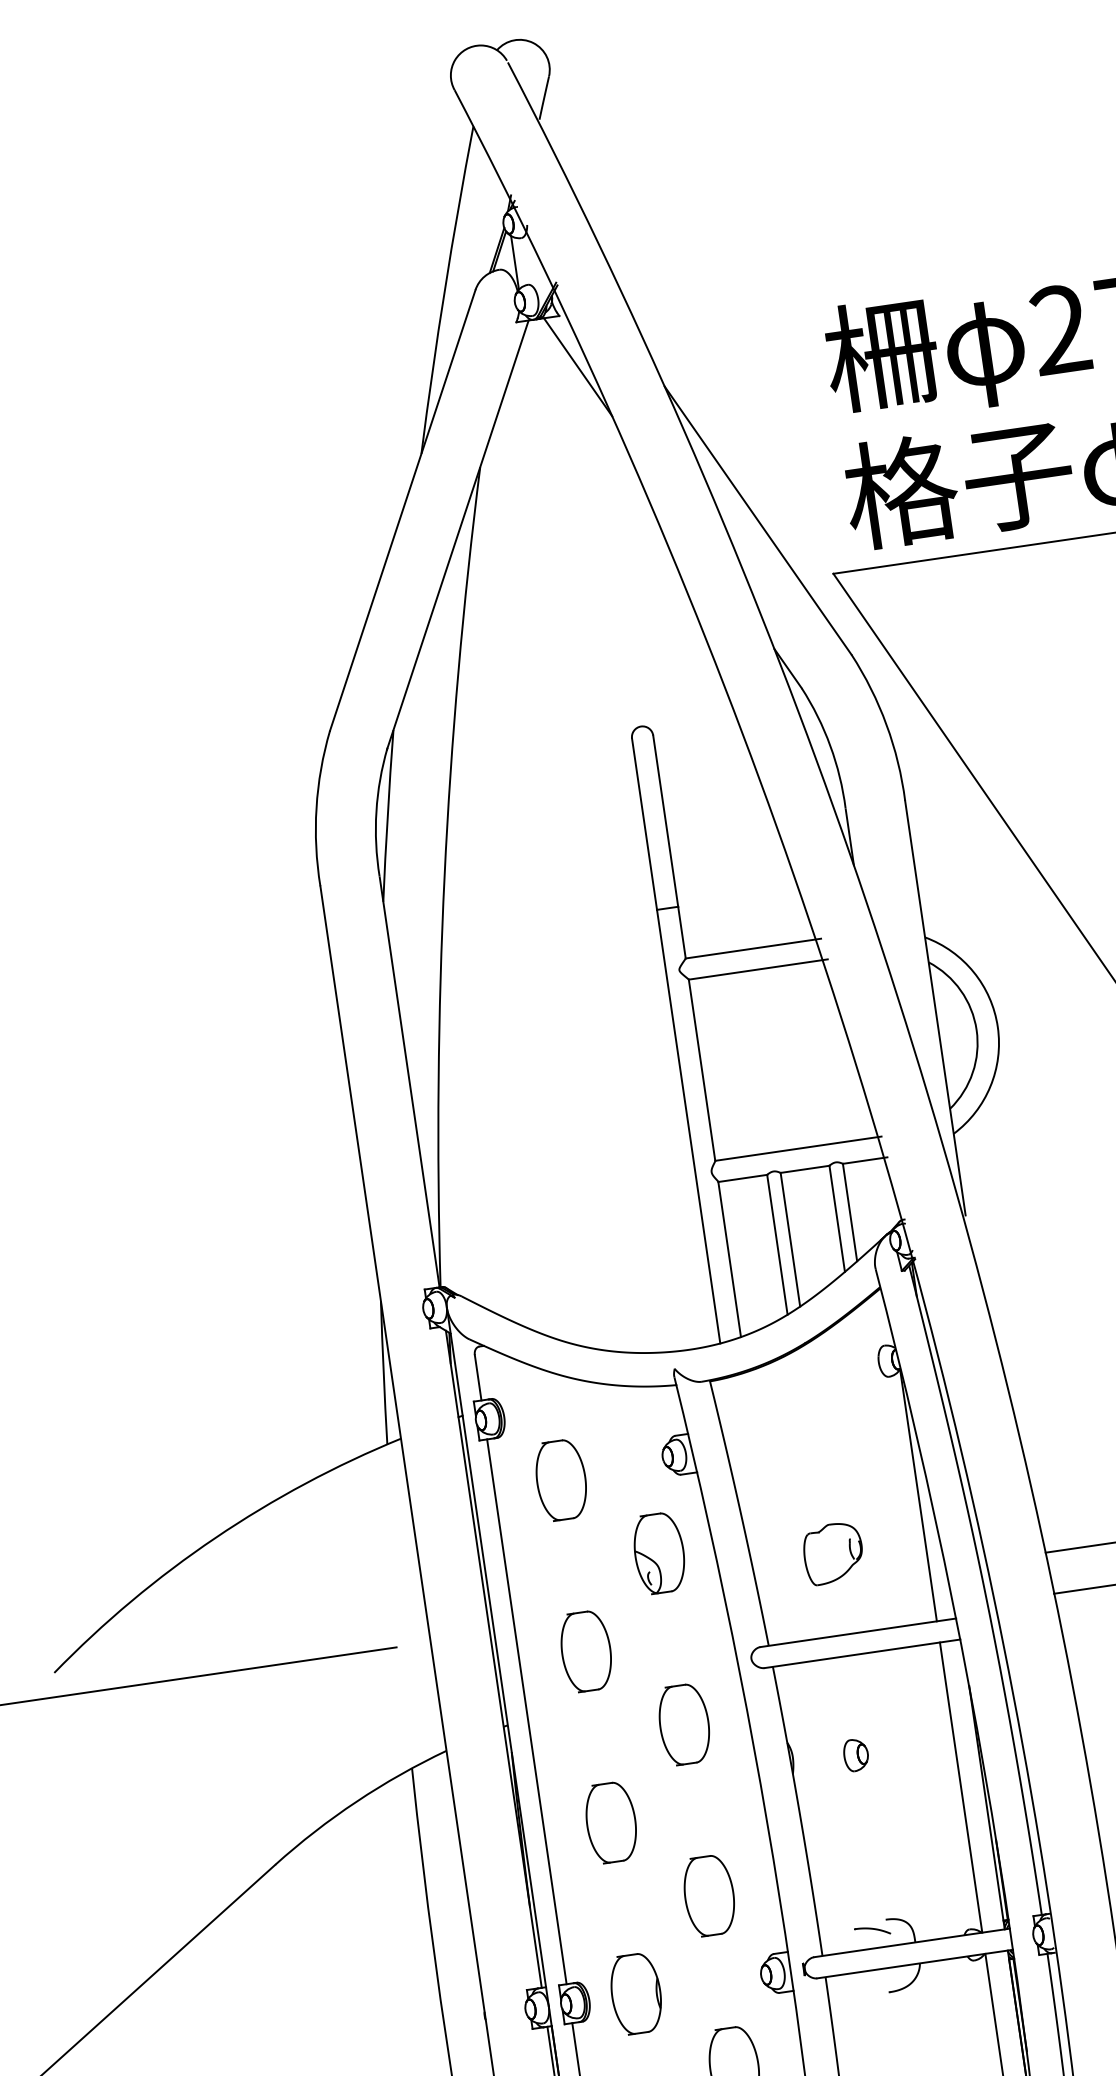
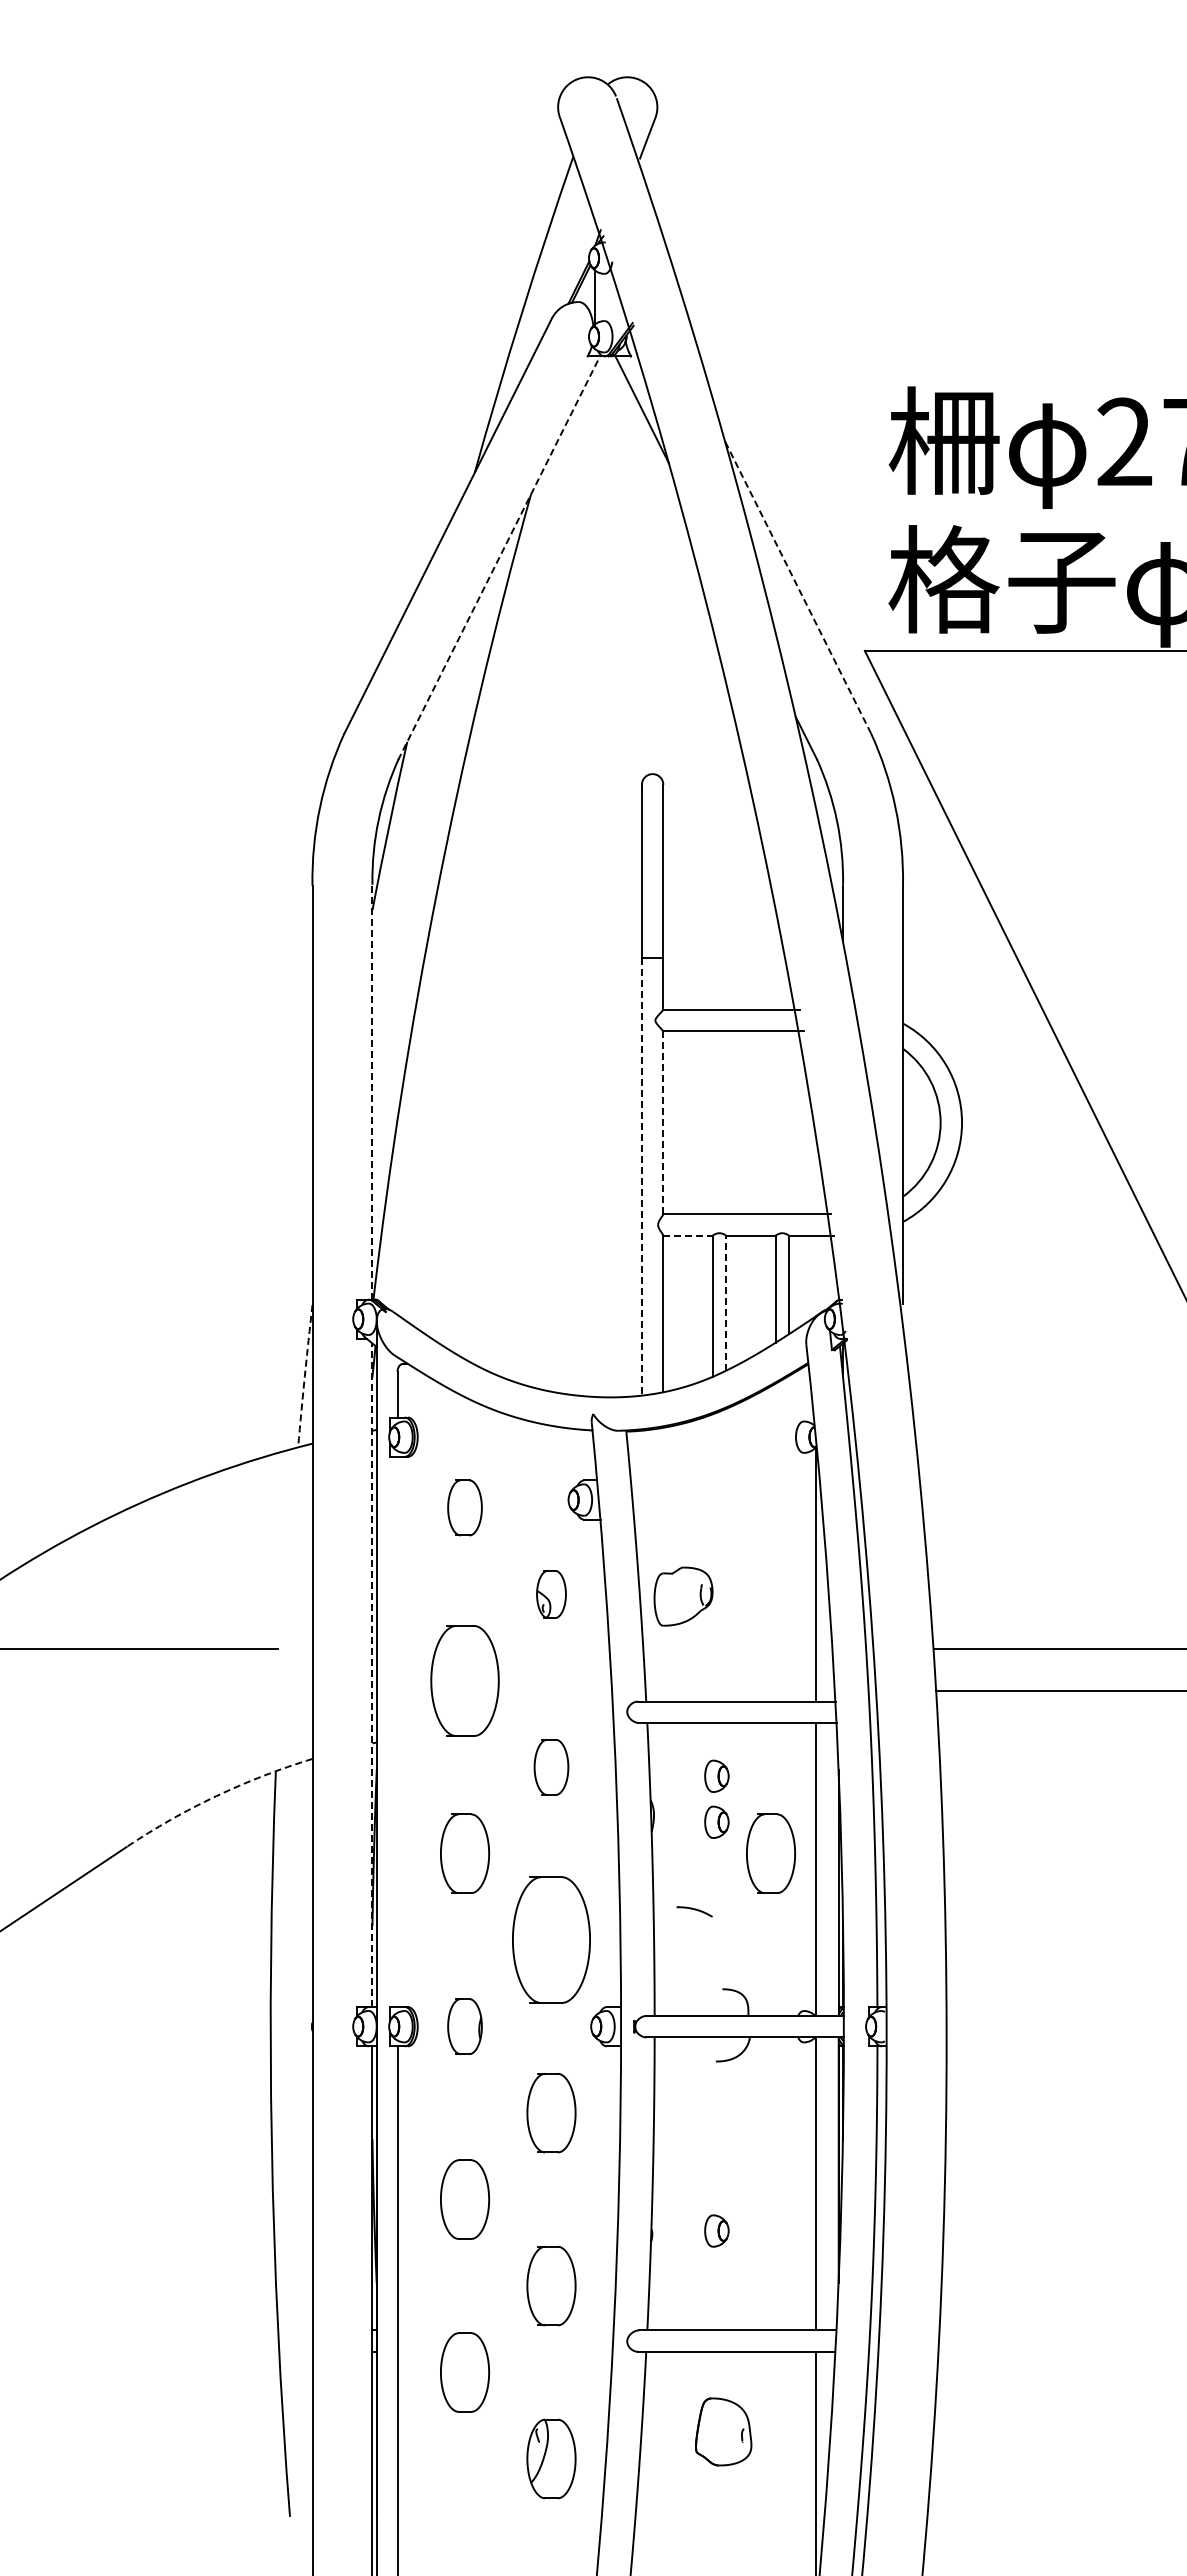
line: (757, 520) -> (797, 587), solid -> dashed
line: (458, 535) -> (499, 558), solid -> dashed
line: (702, 1069) -> (663, 1122), solid -> dashed
line: (409, 1082) -> (372, 1092), solid -> dashed
line: (688, 1126) -> (641, 1176), solid -> dashed
line: (743, 1178) -> (688, 1235), solid -> dashed
line: (790, 1239) -> (726, 1302), solid -> dashed
arc: (383, 1373) -> (304, 1376), solid -> dashed
part: (560, 1479) -> (464, 1507), size x0.7
part: (659, 1553) -> (551, 1594), size x0.6
part: (833, 1553) -> (683, 1596), moved
part: (585, 1651) -> (464, 1680), size x1.4
line: (493, 1659) -> (372, 1675), solid -> dashed
part: (848, 1708) -> (716, 1775), added
line: (526, 1711) -> (397, 1731), removed
part: (684, 1724) -> (551, 1767), size x0.7
part: (913, 1778) -> (770, 1853), added
arc: (356, 1801) -> (216, 1796), solid -> dashed
part: (709, 1896) -> (551, 1940), size x1.6
part: (872, 1931) -> (694, 1911), moved
part: (635, 1993) -> (464, 2026), size x0.7

